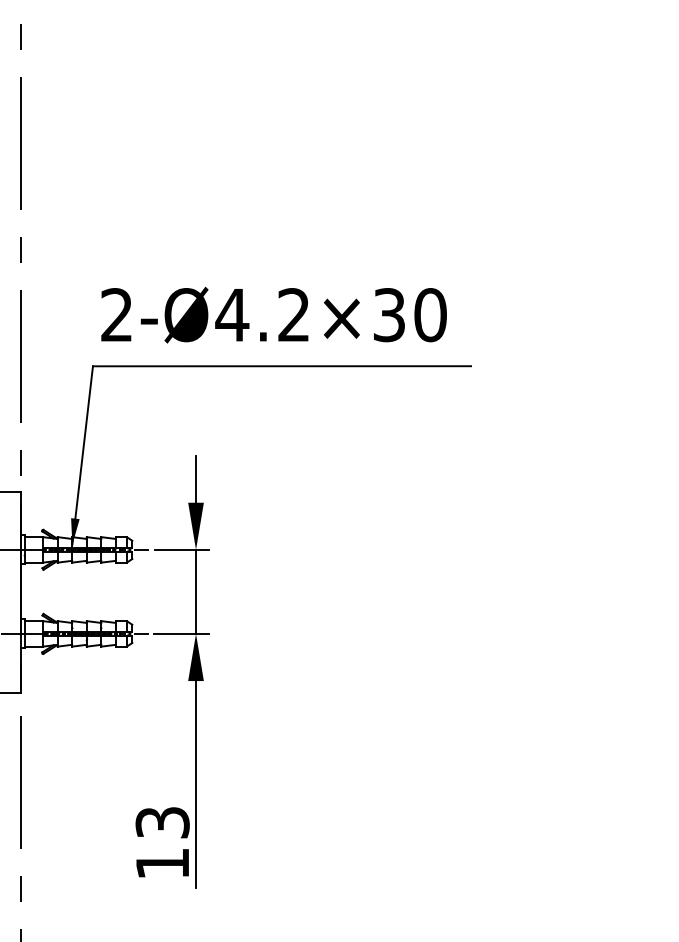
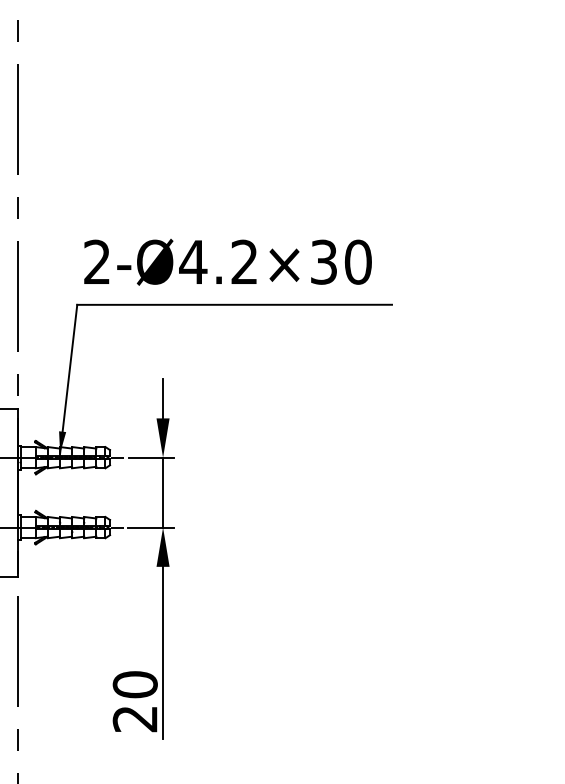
text: (161, 842) -> (134, 701), 13 -> 20

